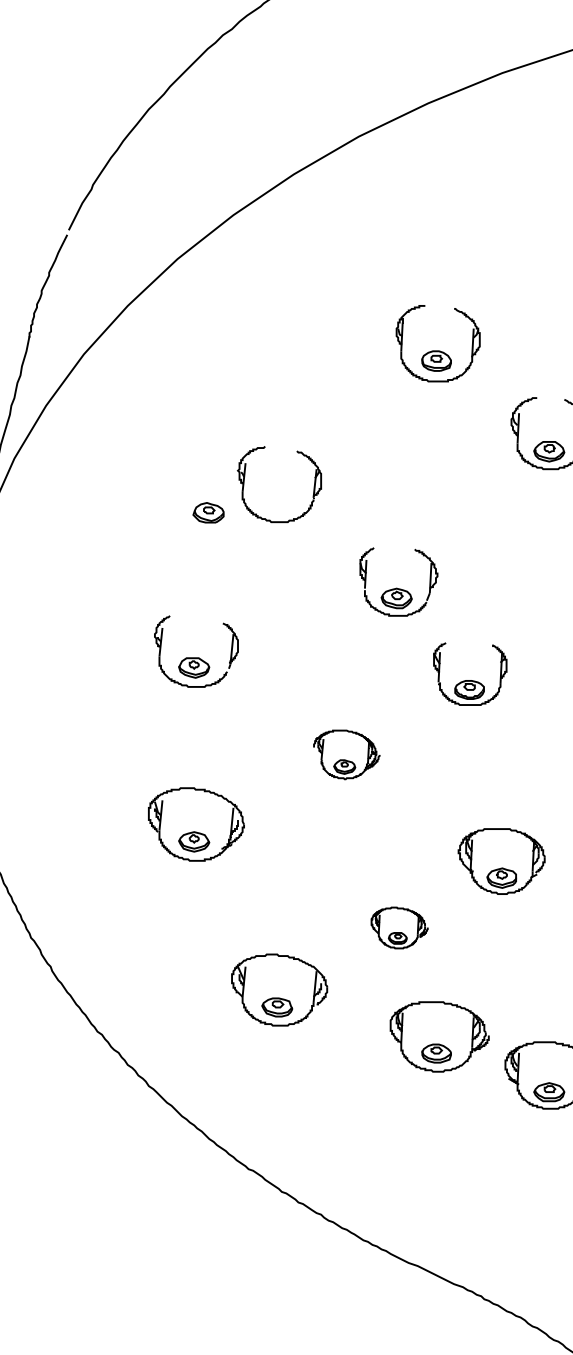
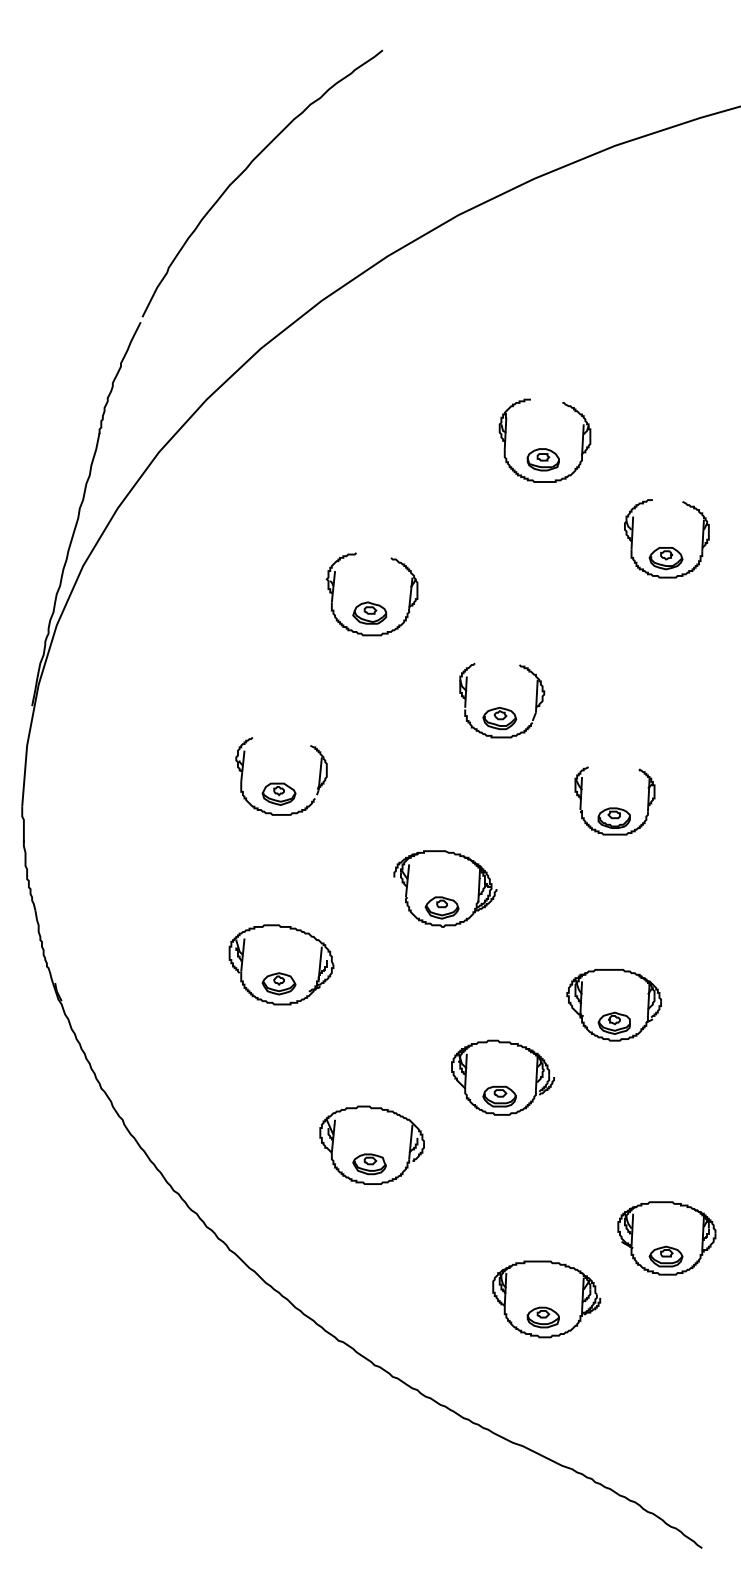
part: (208, 512) -> (369, 612), moved
part: (469, 680) -> (614, 807), moved
part: (346, 754) -> (445, 888), size x1.43
part: (399, 927) -> (502, 1077), size x1.67
part: (439, 1037) -> (546, 1299), moved

